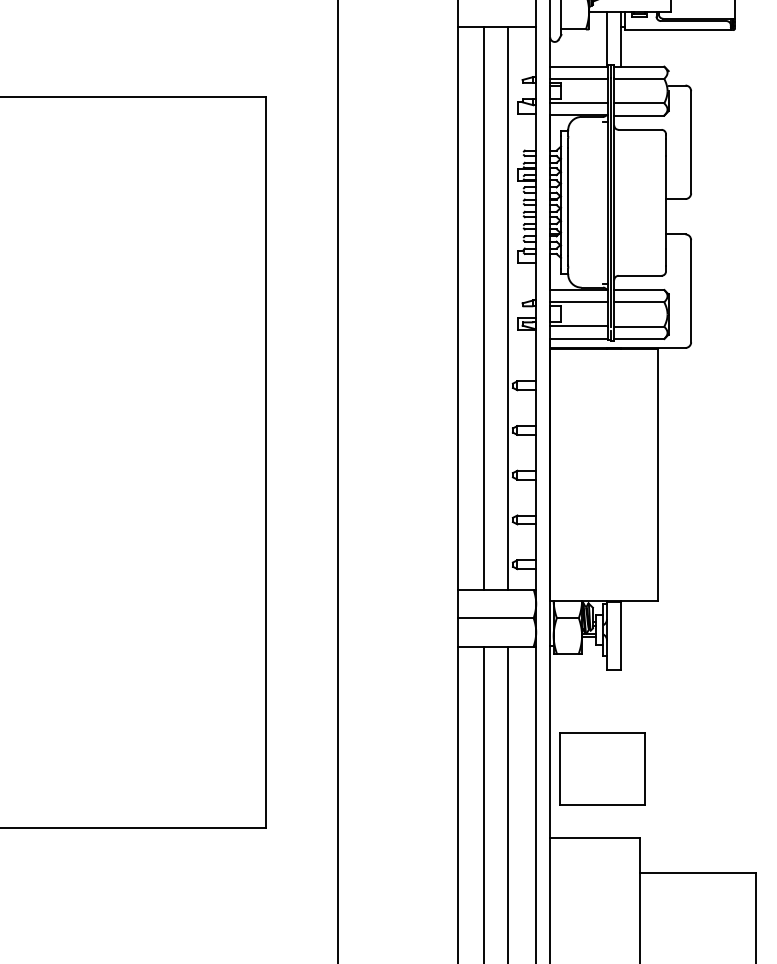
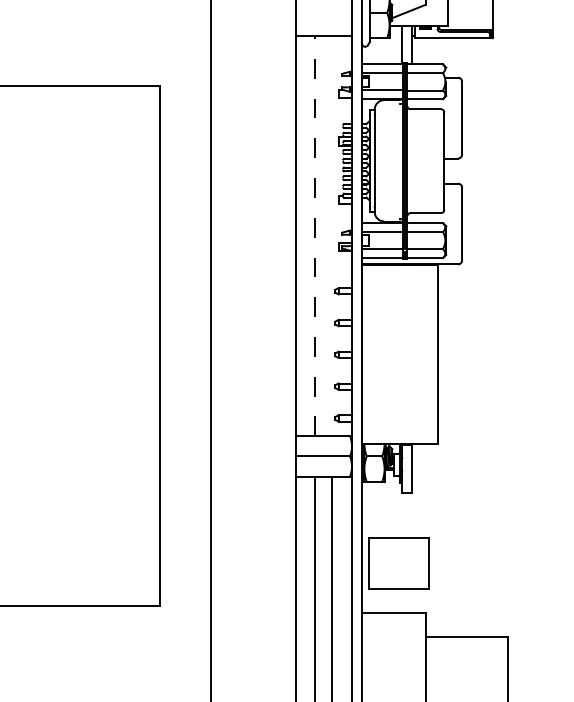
line: (483, 307) -> (314, 235), solid -> dashed
line: (507, 308) -> (331, 236), removed

